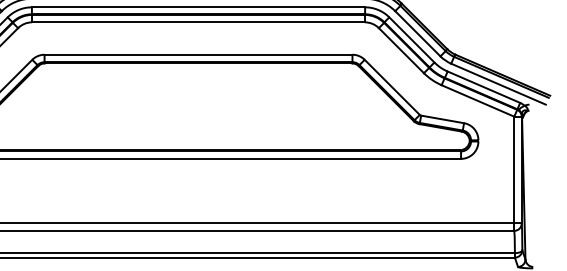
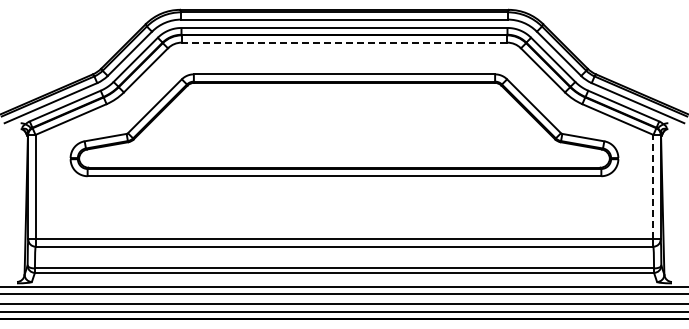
line: (198, 22) -> (344, 42), solid -> dashed
line: (514, 169) -> (653, 186), solid -> dashed

